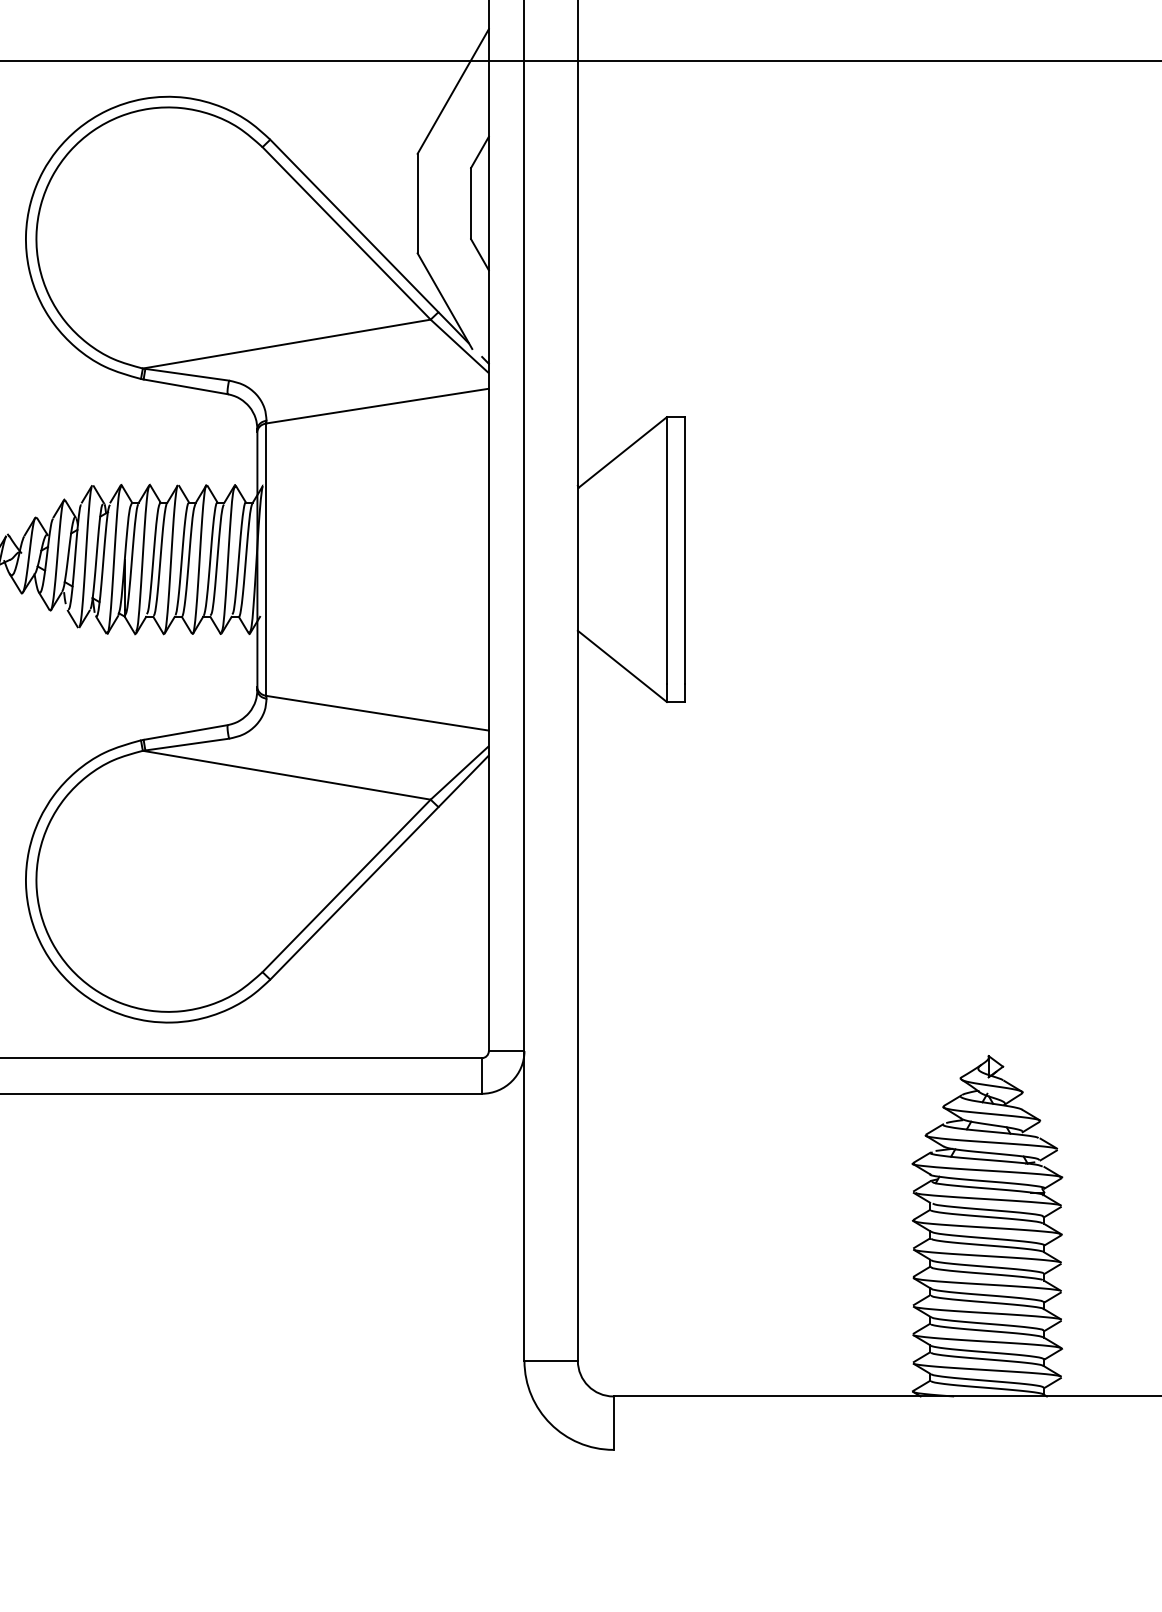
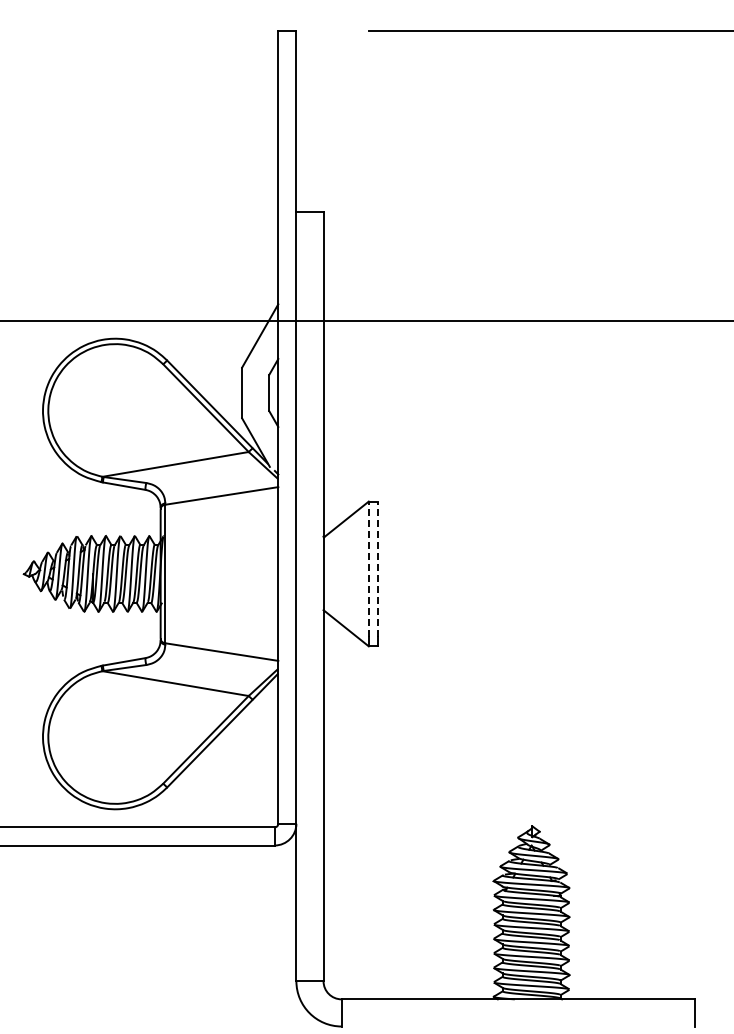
line: (666, 550) -> (368, 569), solid -> dashed
line: (684, 550) -> (377, 569), solid -> dashed

